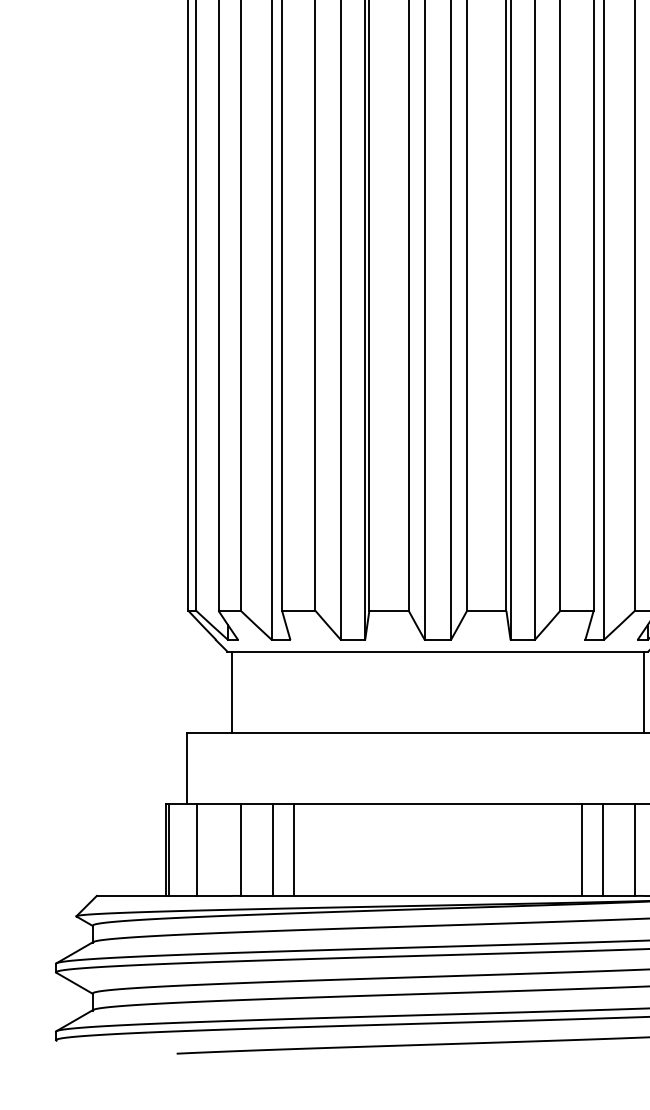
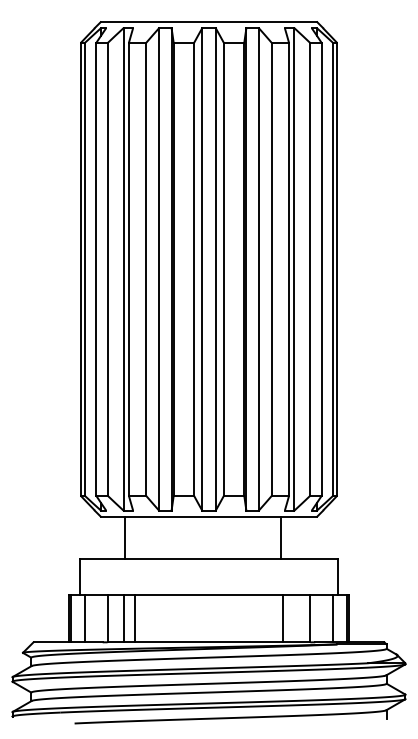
line: (232, 692) -> (125, 537), moved
line: (642, 692) -> (280, 537), moved
line: (602, 849) -> (293, 618), removed

